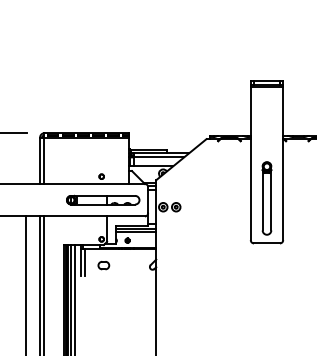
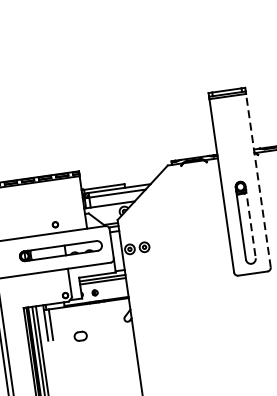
line: (283, 163) -> (258, 180), solid -> dashed
line: (271, 198) -> (250, 222), solid -> dashed
part: (103, 265) -> (80, 336), moved

